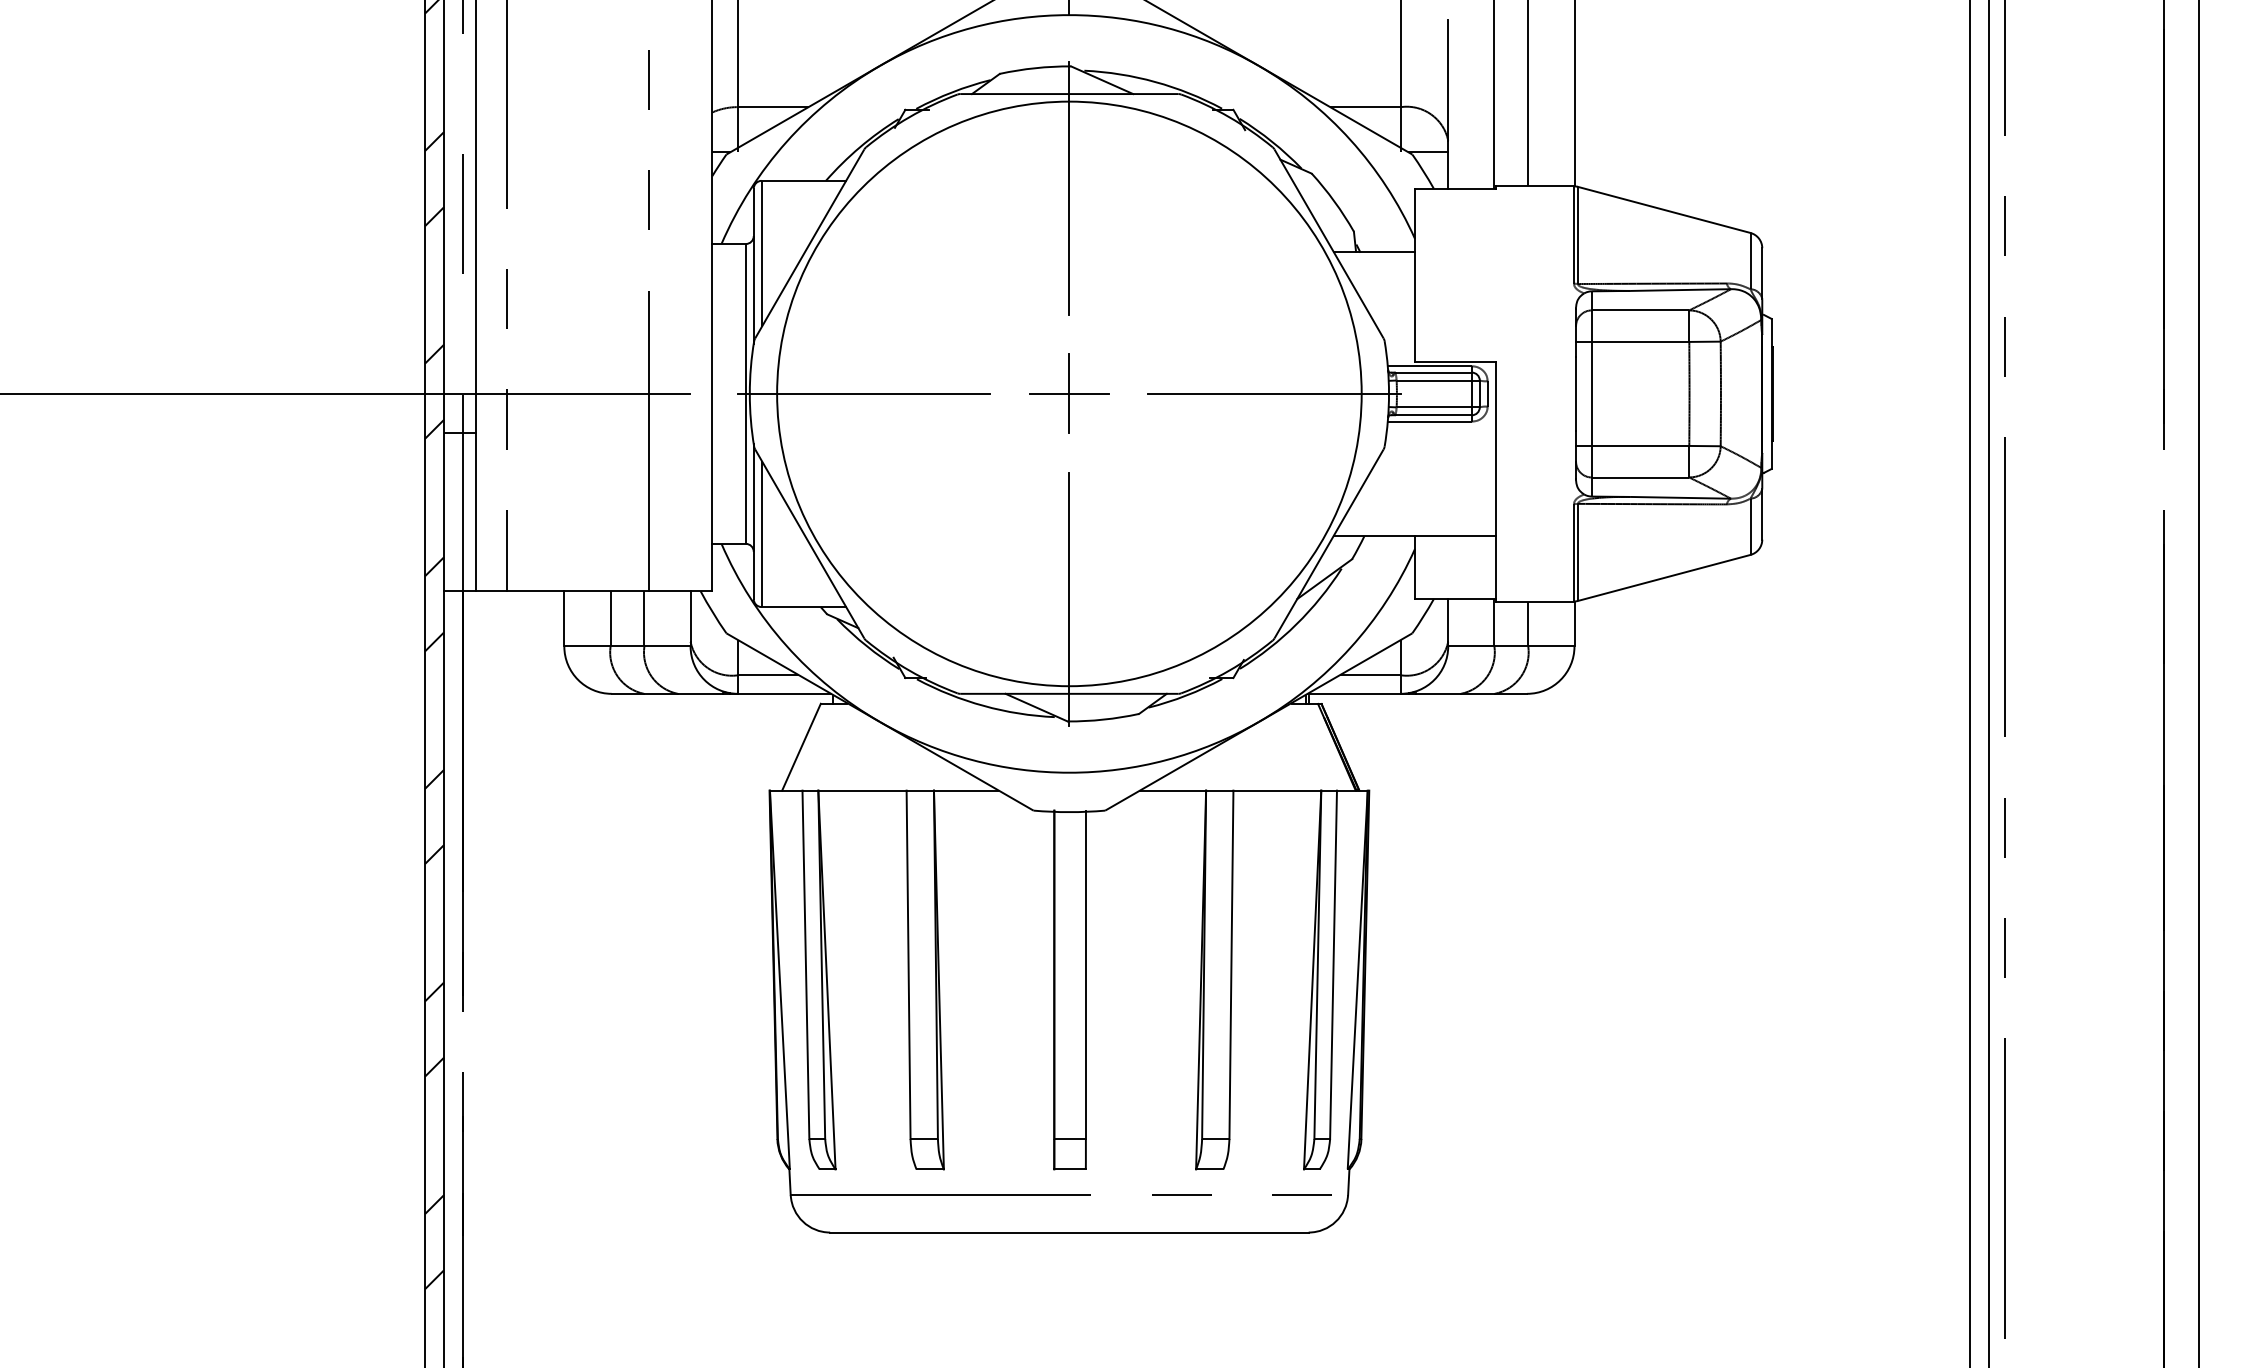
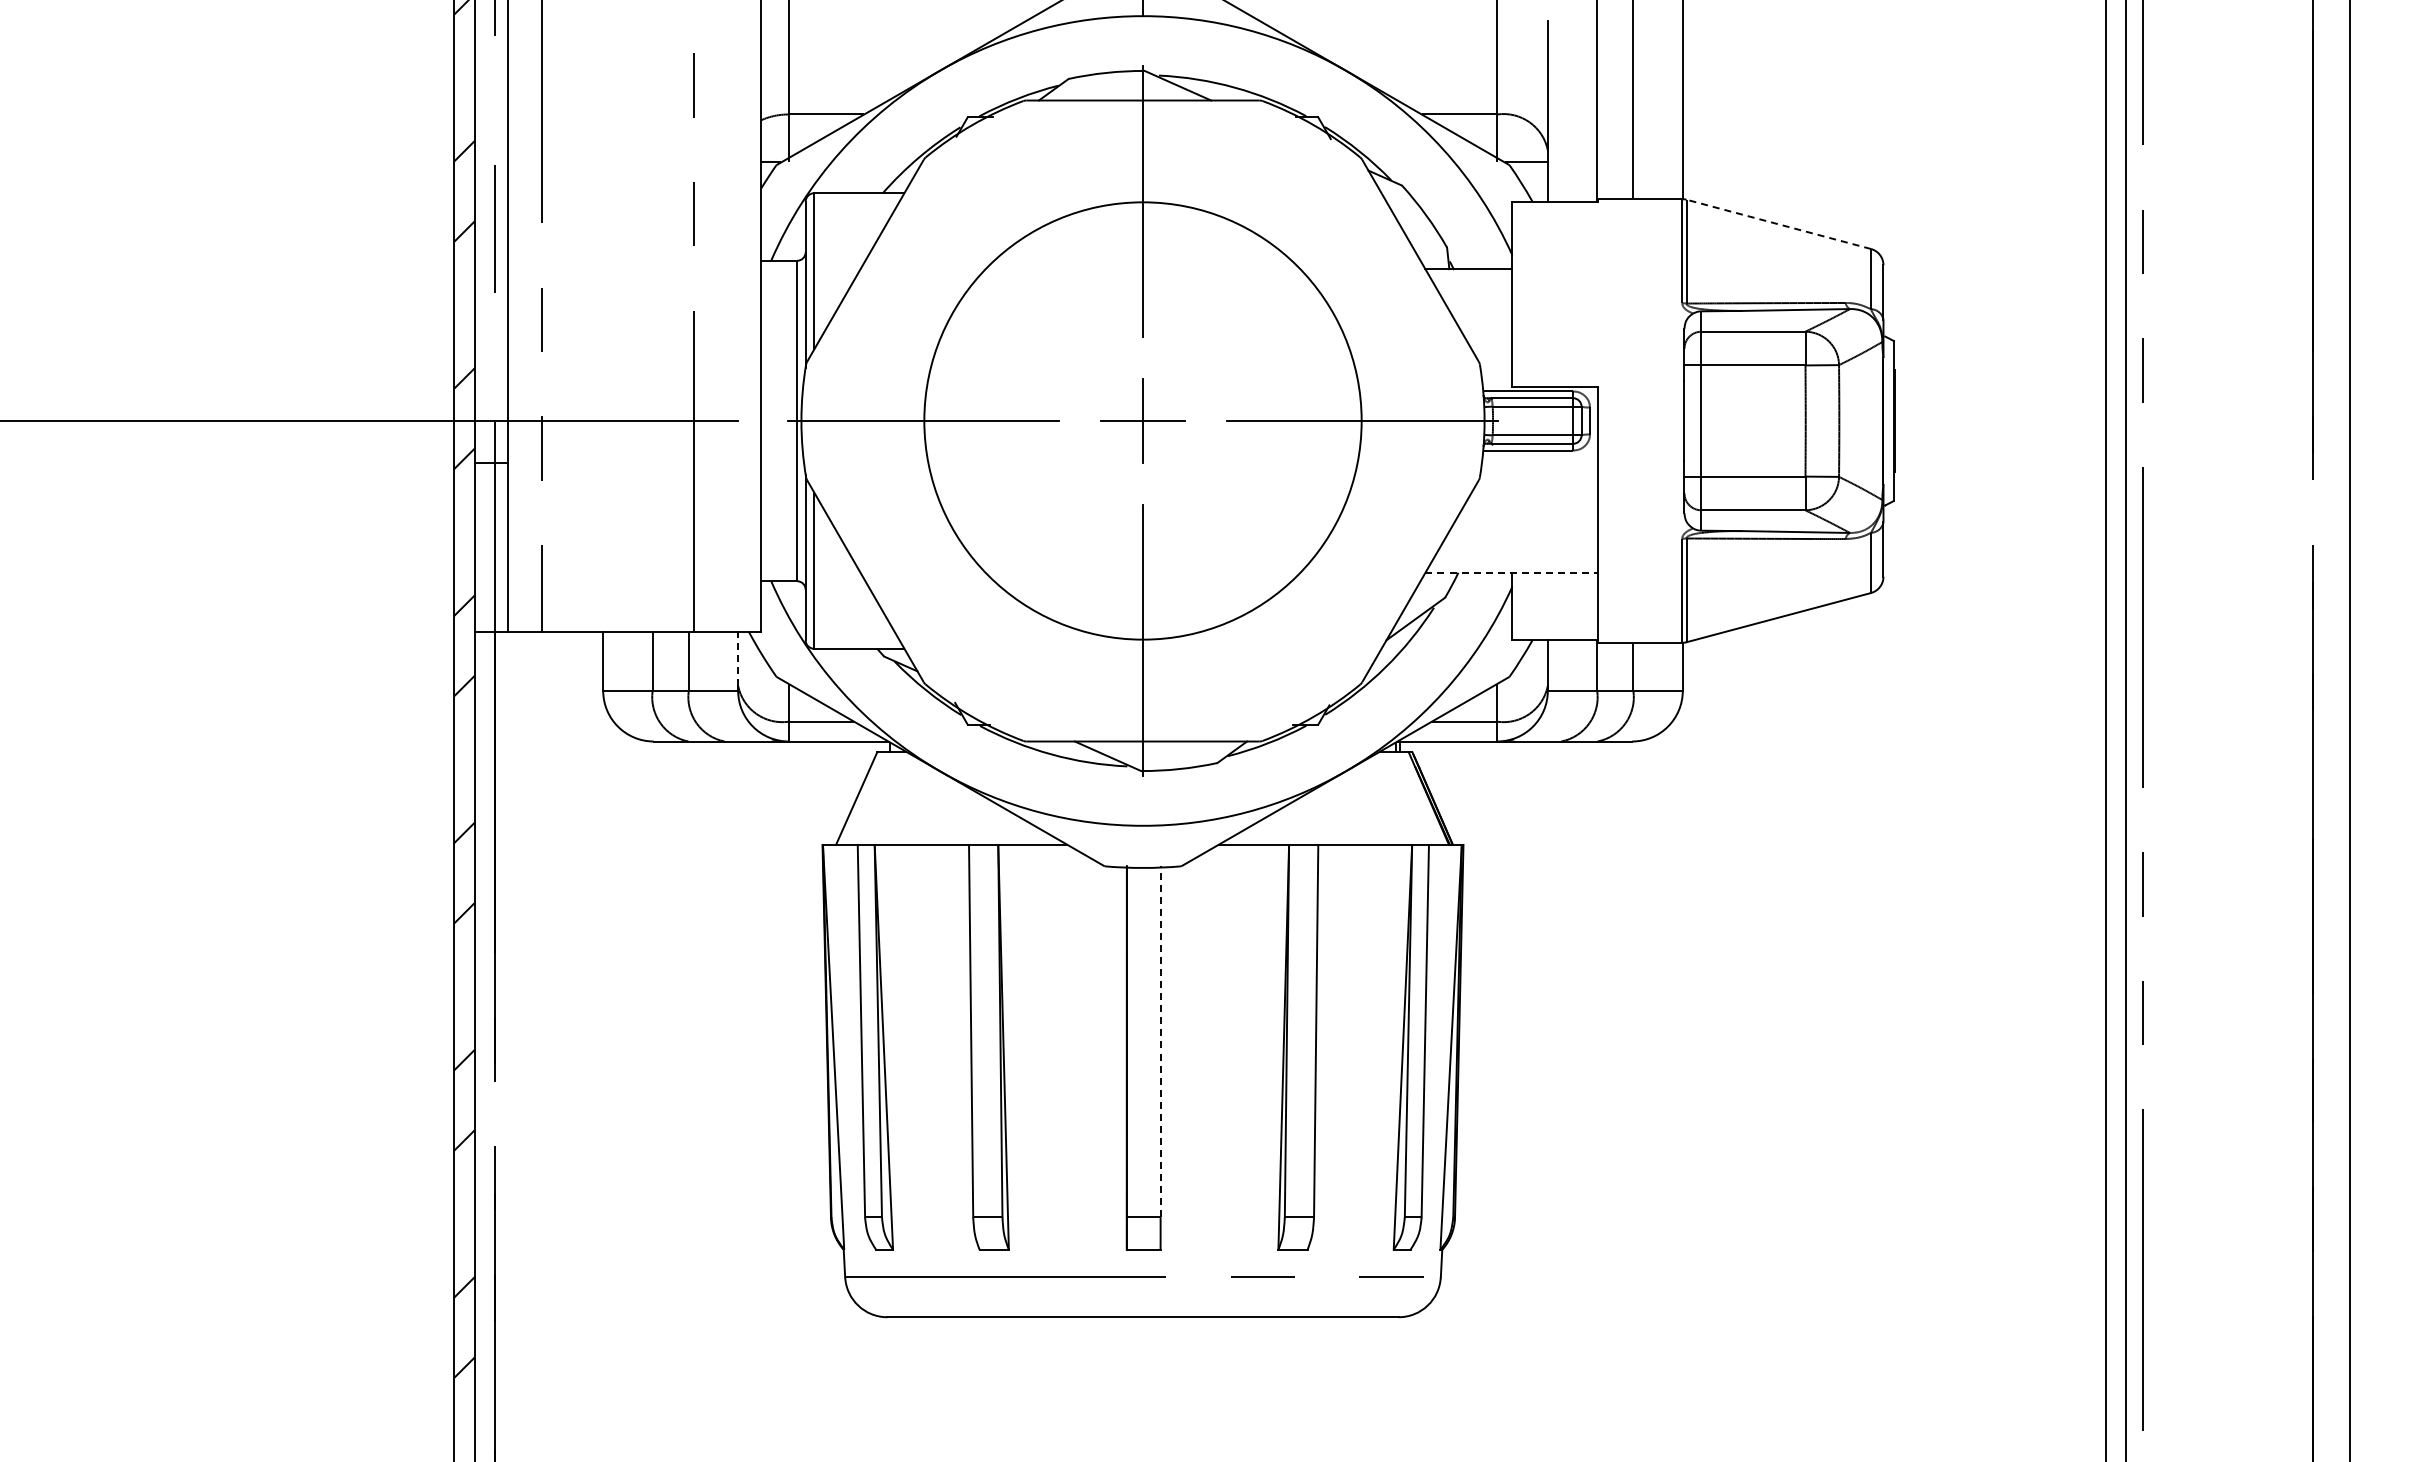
line: (1664, 210) -> (1778, 224), solid -> dashed
circle: (1068, 393) -> (1142, 420), size x0.7
line: (1414, 535) -> (1511, 572), solid -> dashed
line: (690, 616) -> (738, 658), solid -> dashed
line: (1085, 974) -> (1160, 1041), solid -> dashed

